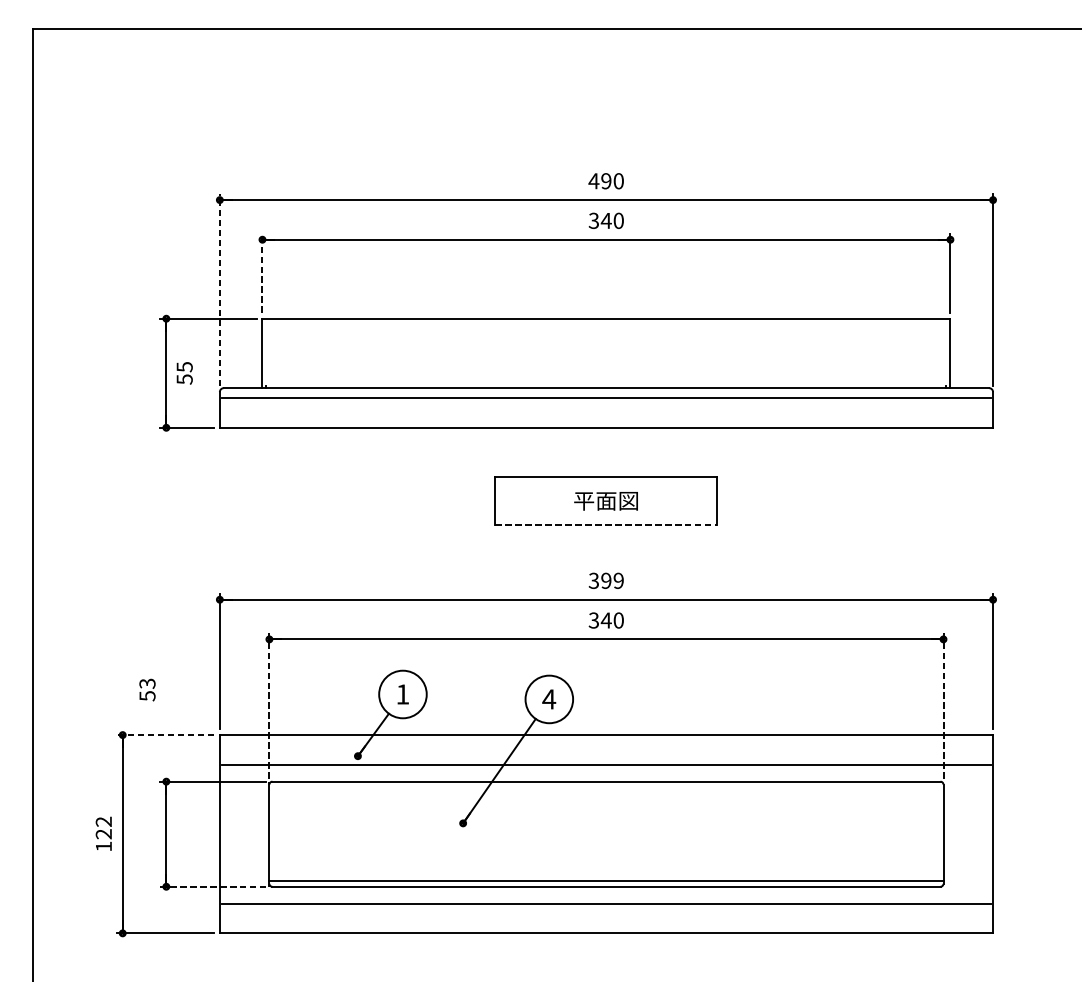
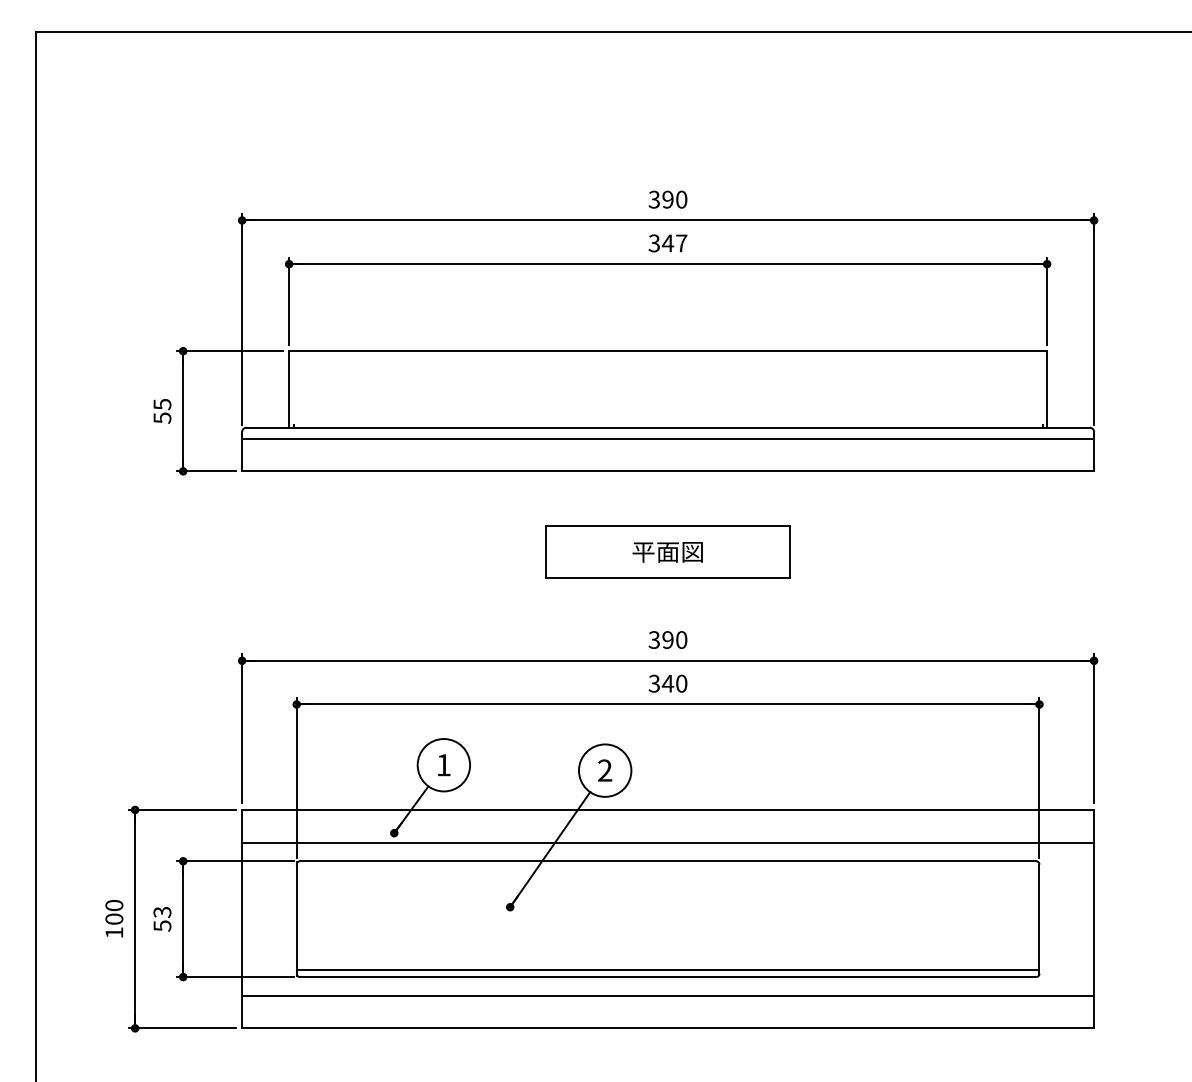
text: (594, 181) -> (654, 199), 490 -> 390
text: (618, 220) -> (681, 243), 340 -> 347
line: (262, 273) -> (289, 301), dashed -> solid
line: (220, 289) -> (242, 319), dashed -> solid
text: (184, 373) -> (162, 411), moved
line: (606, 525) -> (668, 578), dashed -> solid
text: (618, 580) -> (681, 639), 399 -> 390
text: (147, 690) -> (162, 919), moved
text: (548, 699) -> (604, 770), 4 -> 2
line: (269, 705) -> (296, 777), dashed -> solid
line: (943, 705) -> (1039, 777), dashed -> solid
line: (165, 734) -> (182, 809), dashed -> solid
text: (103, 827) -> (114, 911), 122 -> 100
line: (212, 887) -> (234, 977), dashed -> solid

